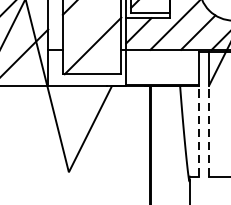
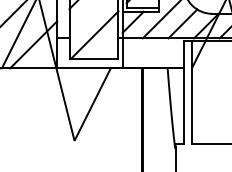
line: (199, 130) -> (183, 105), dashed -> solid
line: (208, 130) -> (191, 105), dashed -> solid

